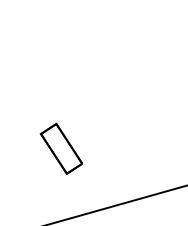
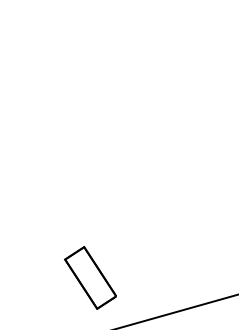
part: (61, 148) -> (90, 277), moved

